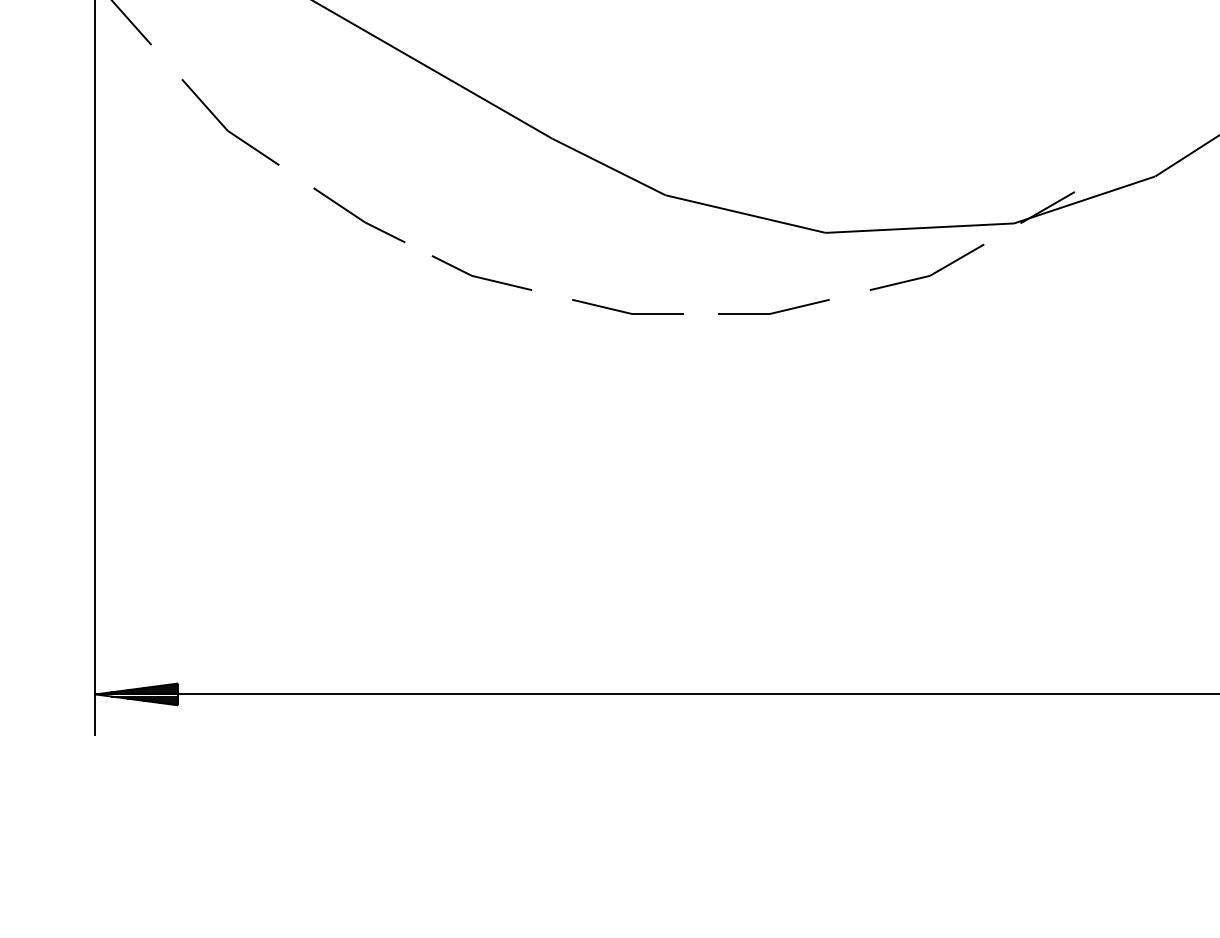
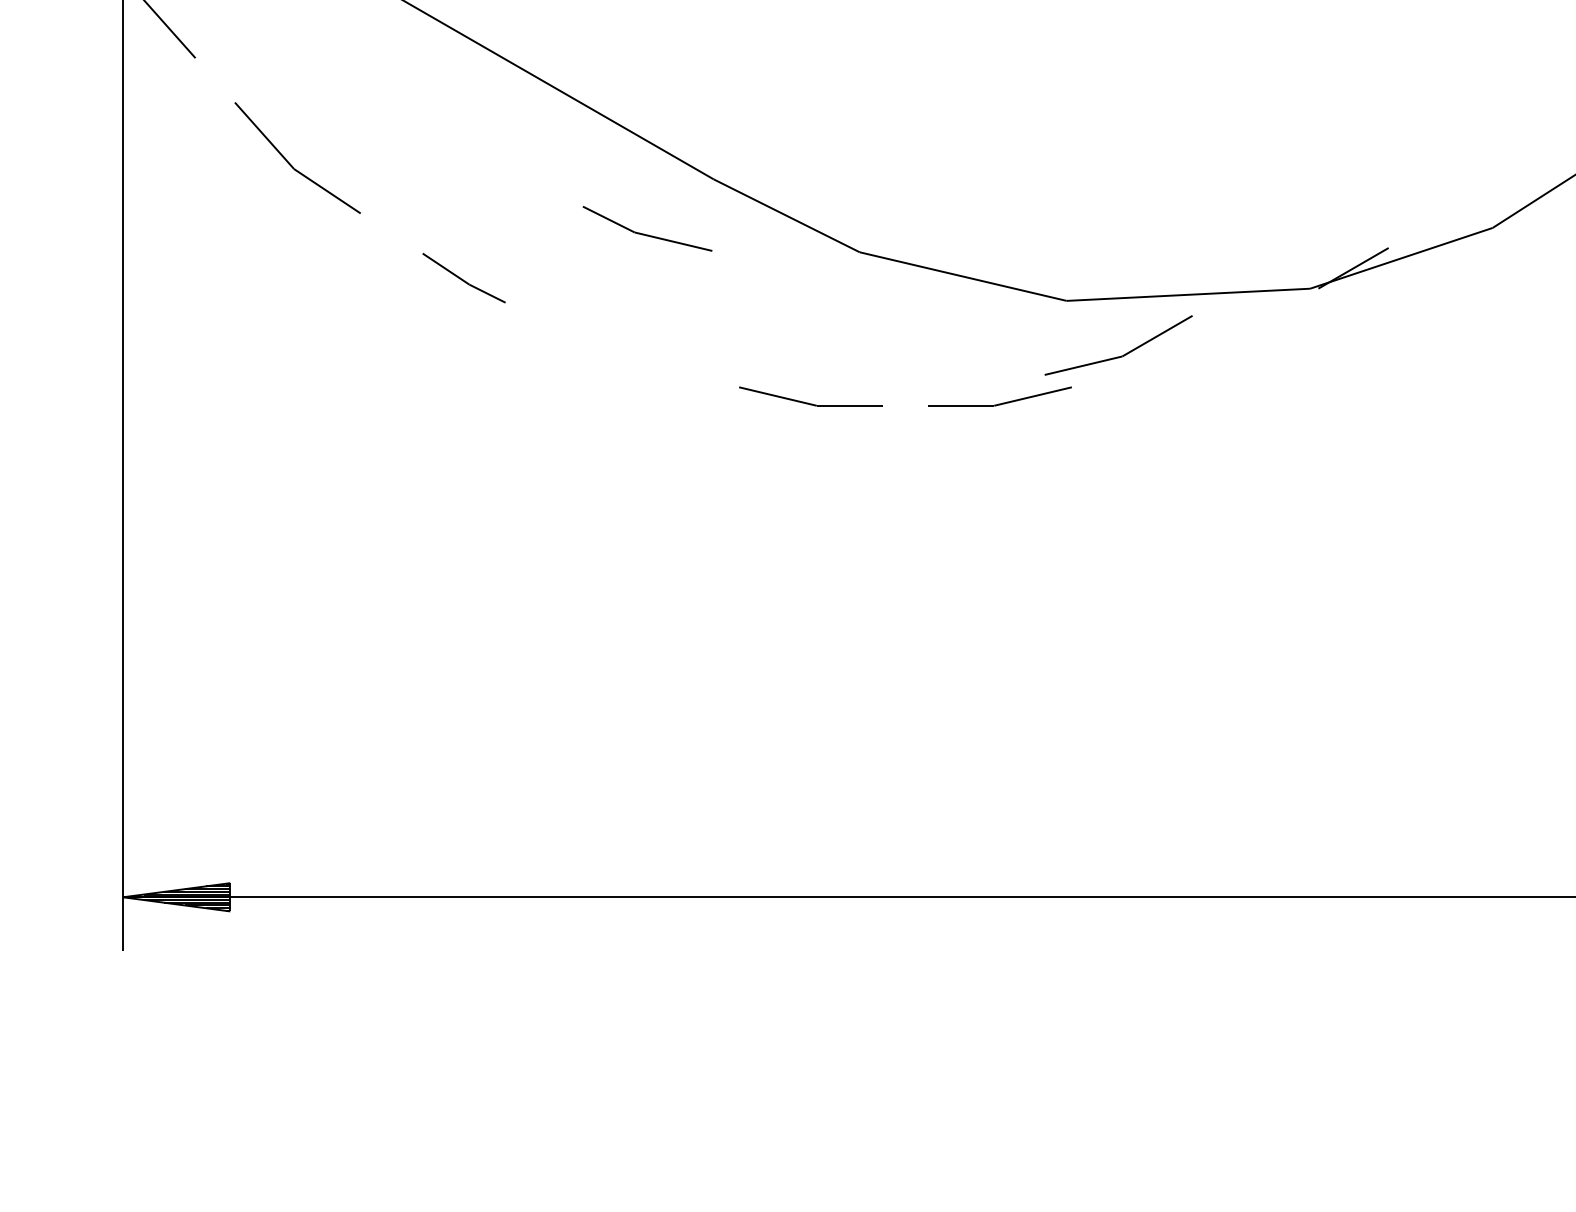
part: (358, 214) -> (463, 277), size x0.7
part: (481, 272) -> (647, 228), moved
part: (930, 274) -> (1123, 354), moved

